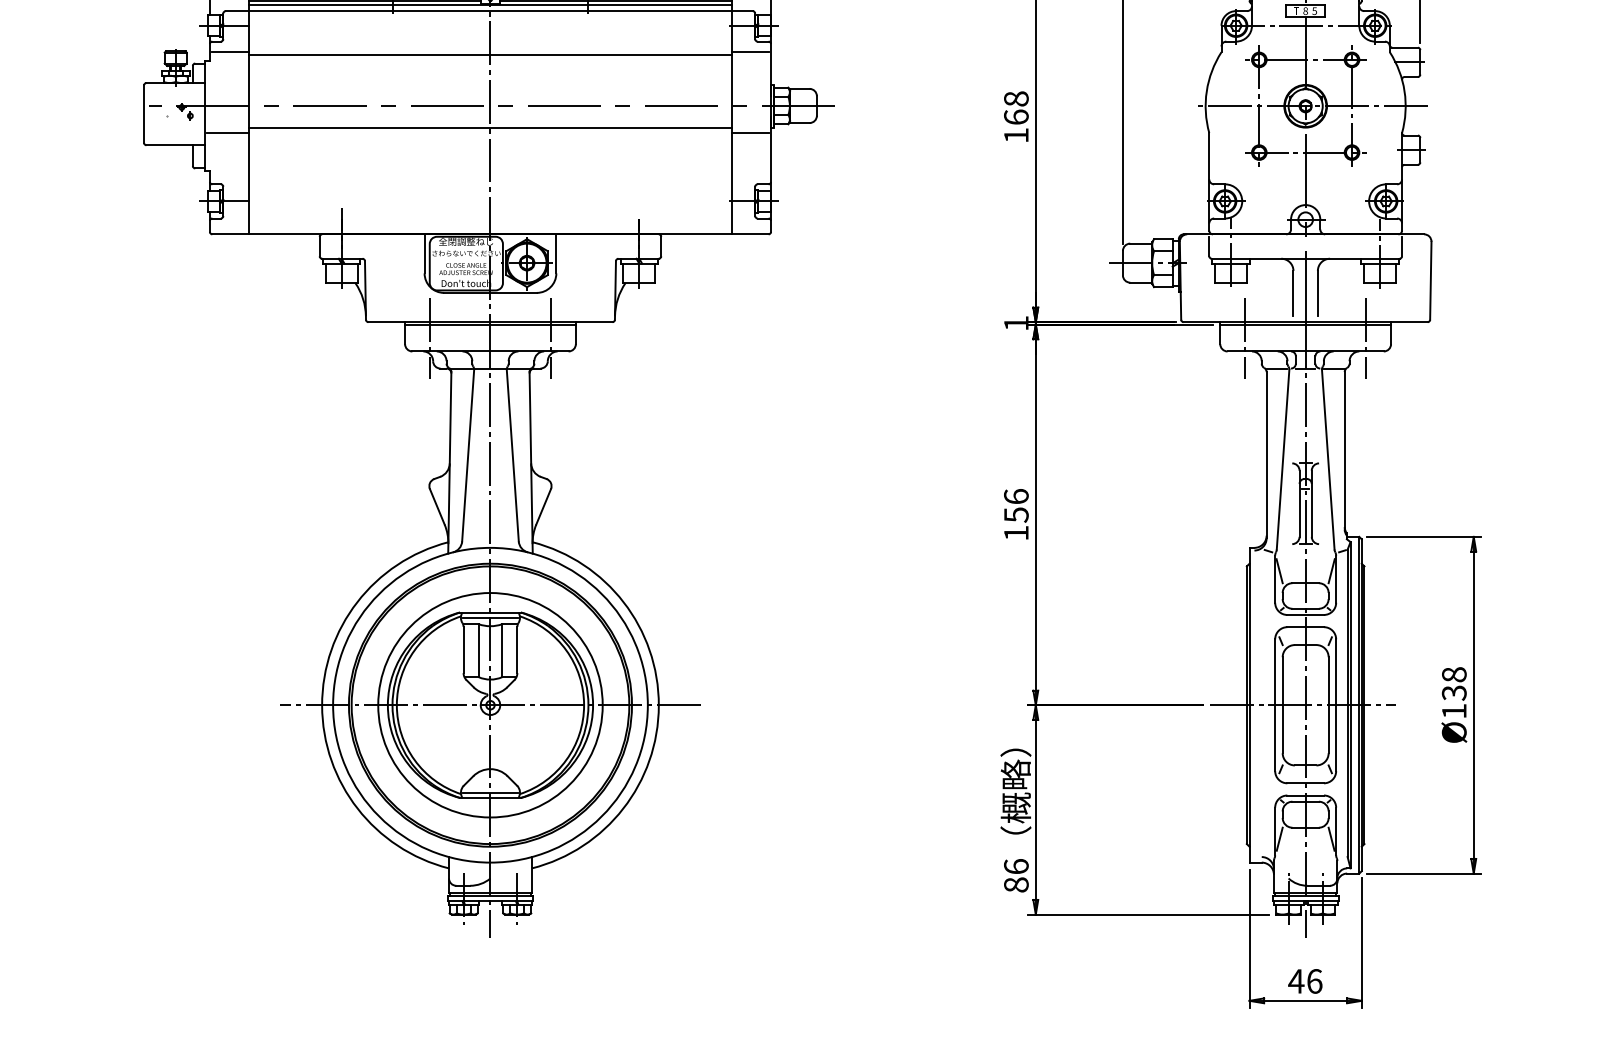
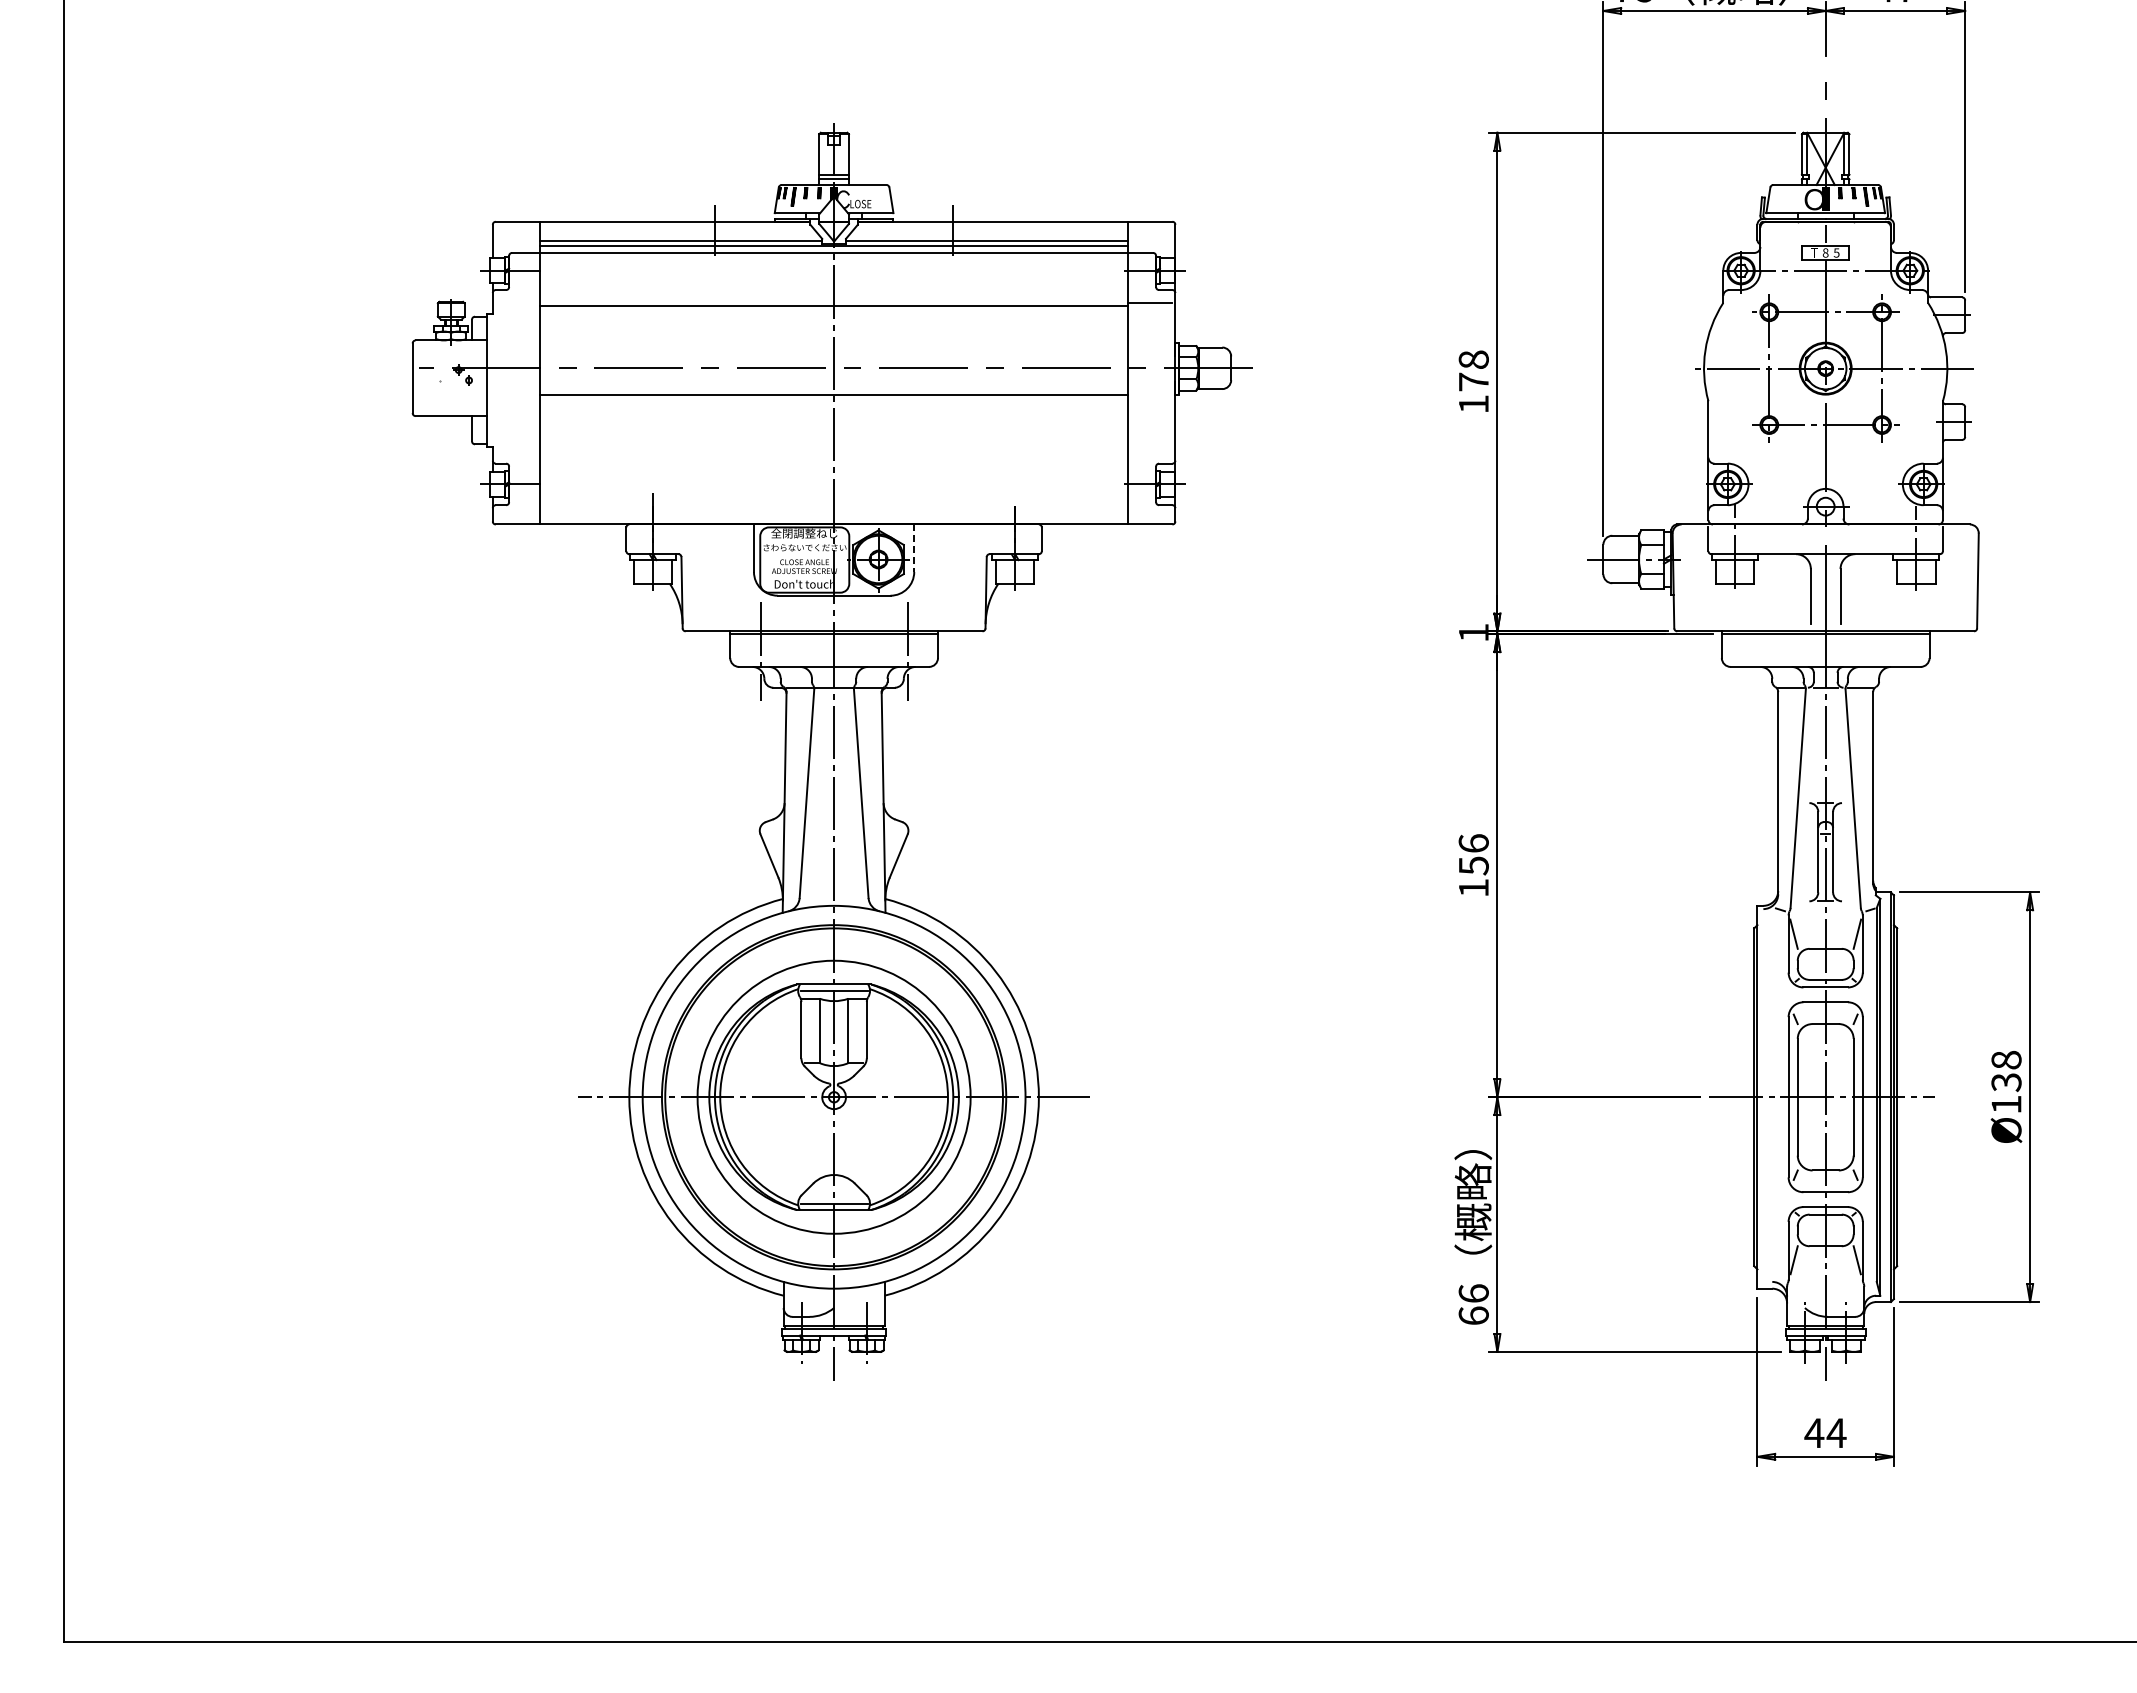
line: (230, 51) -> (517, 302), removed
text: (1016, 116) -> (1473, 381), 168 -> 178
line: (227, 133) -> (514, 401), removed
line: (749, 133) -> (1149, 401), removed
line: (556, 254) -> (914, 548), solid -> dashed
line: (1245, 338) -> (1752, 651), removed
line: (1366, 338) -> (1899, 651), removed
text: (1016, 884) -> (1473, 1315), 86 -> 66
text: (1314, 981) -> (1836, 1433), 46 -> 44

